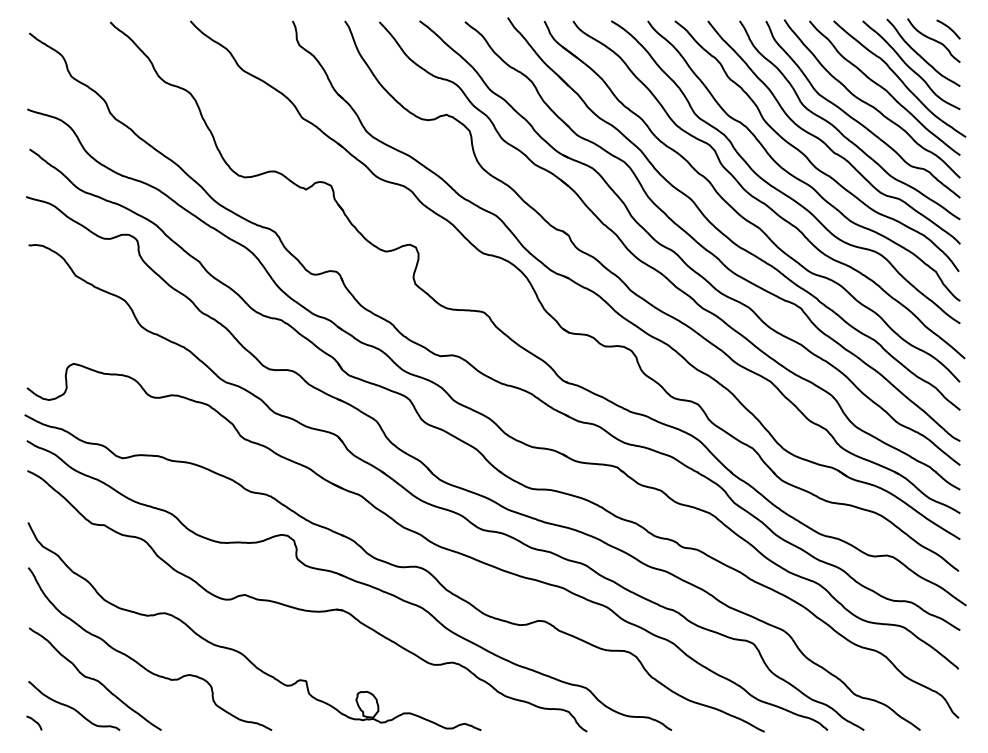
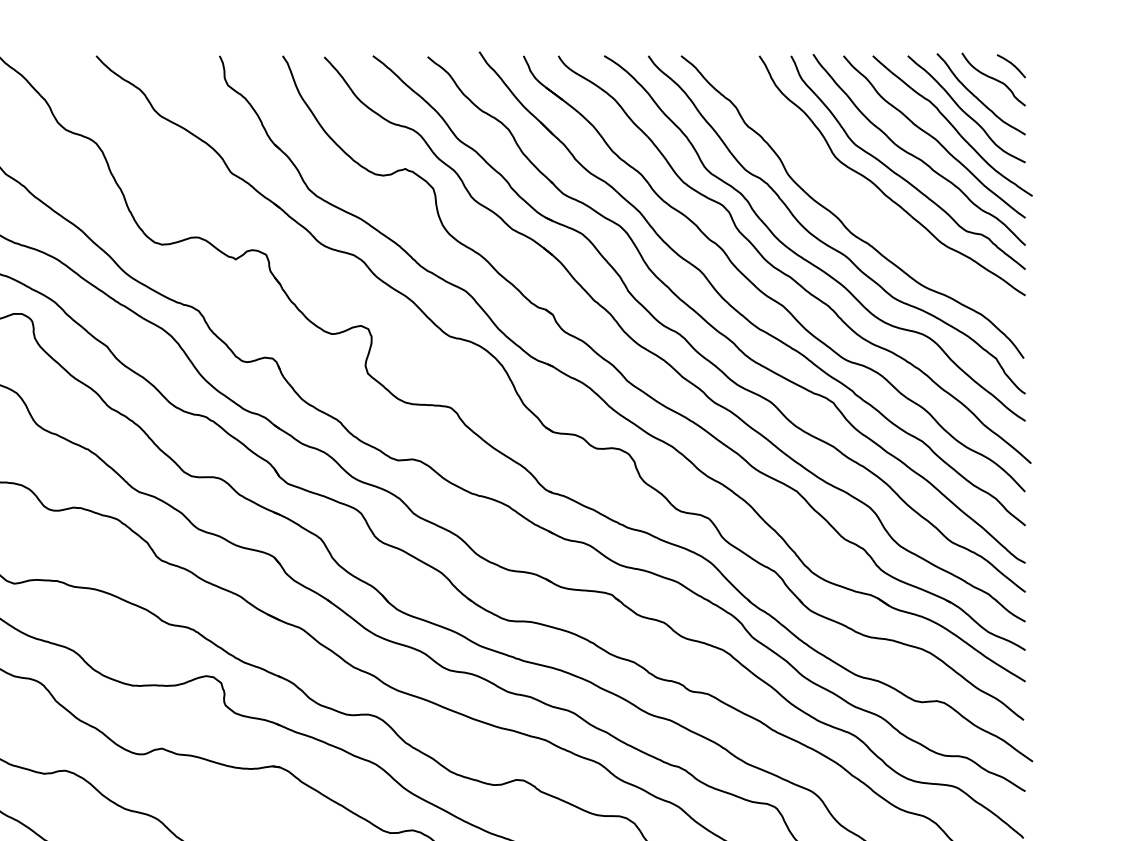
curve: (824, 141) -> (861, 201), removed

